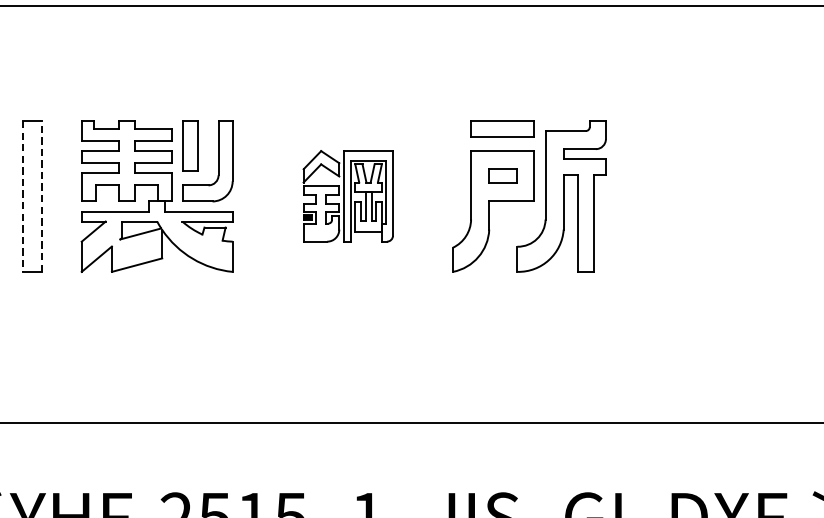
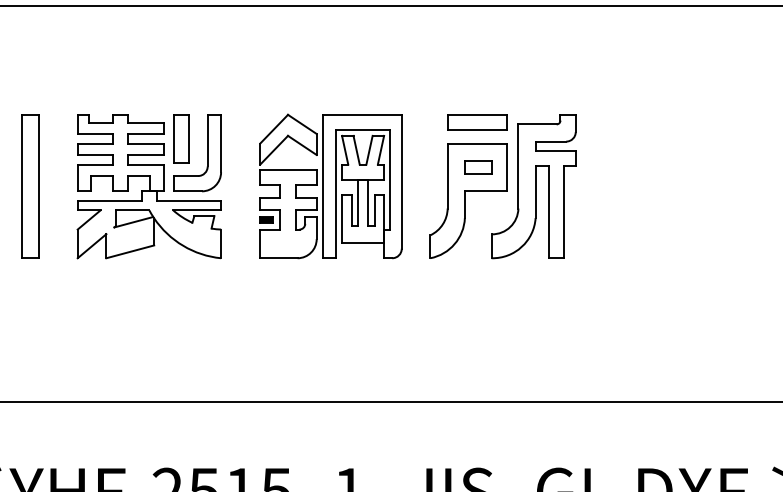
line: (23, 196) -> (22, 186), dashed -> solid
line: (41, 196) -> (39, 186), dashed -> solid
part: (347, 196) -> (330, 186), size x1.67

